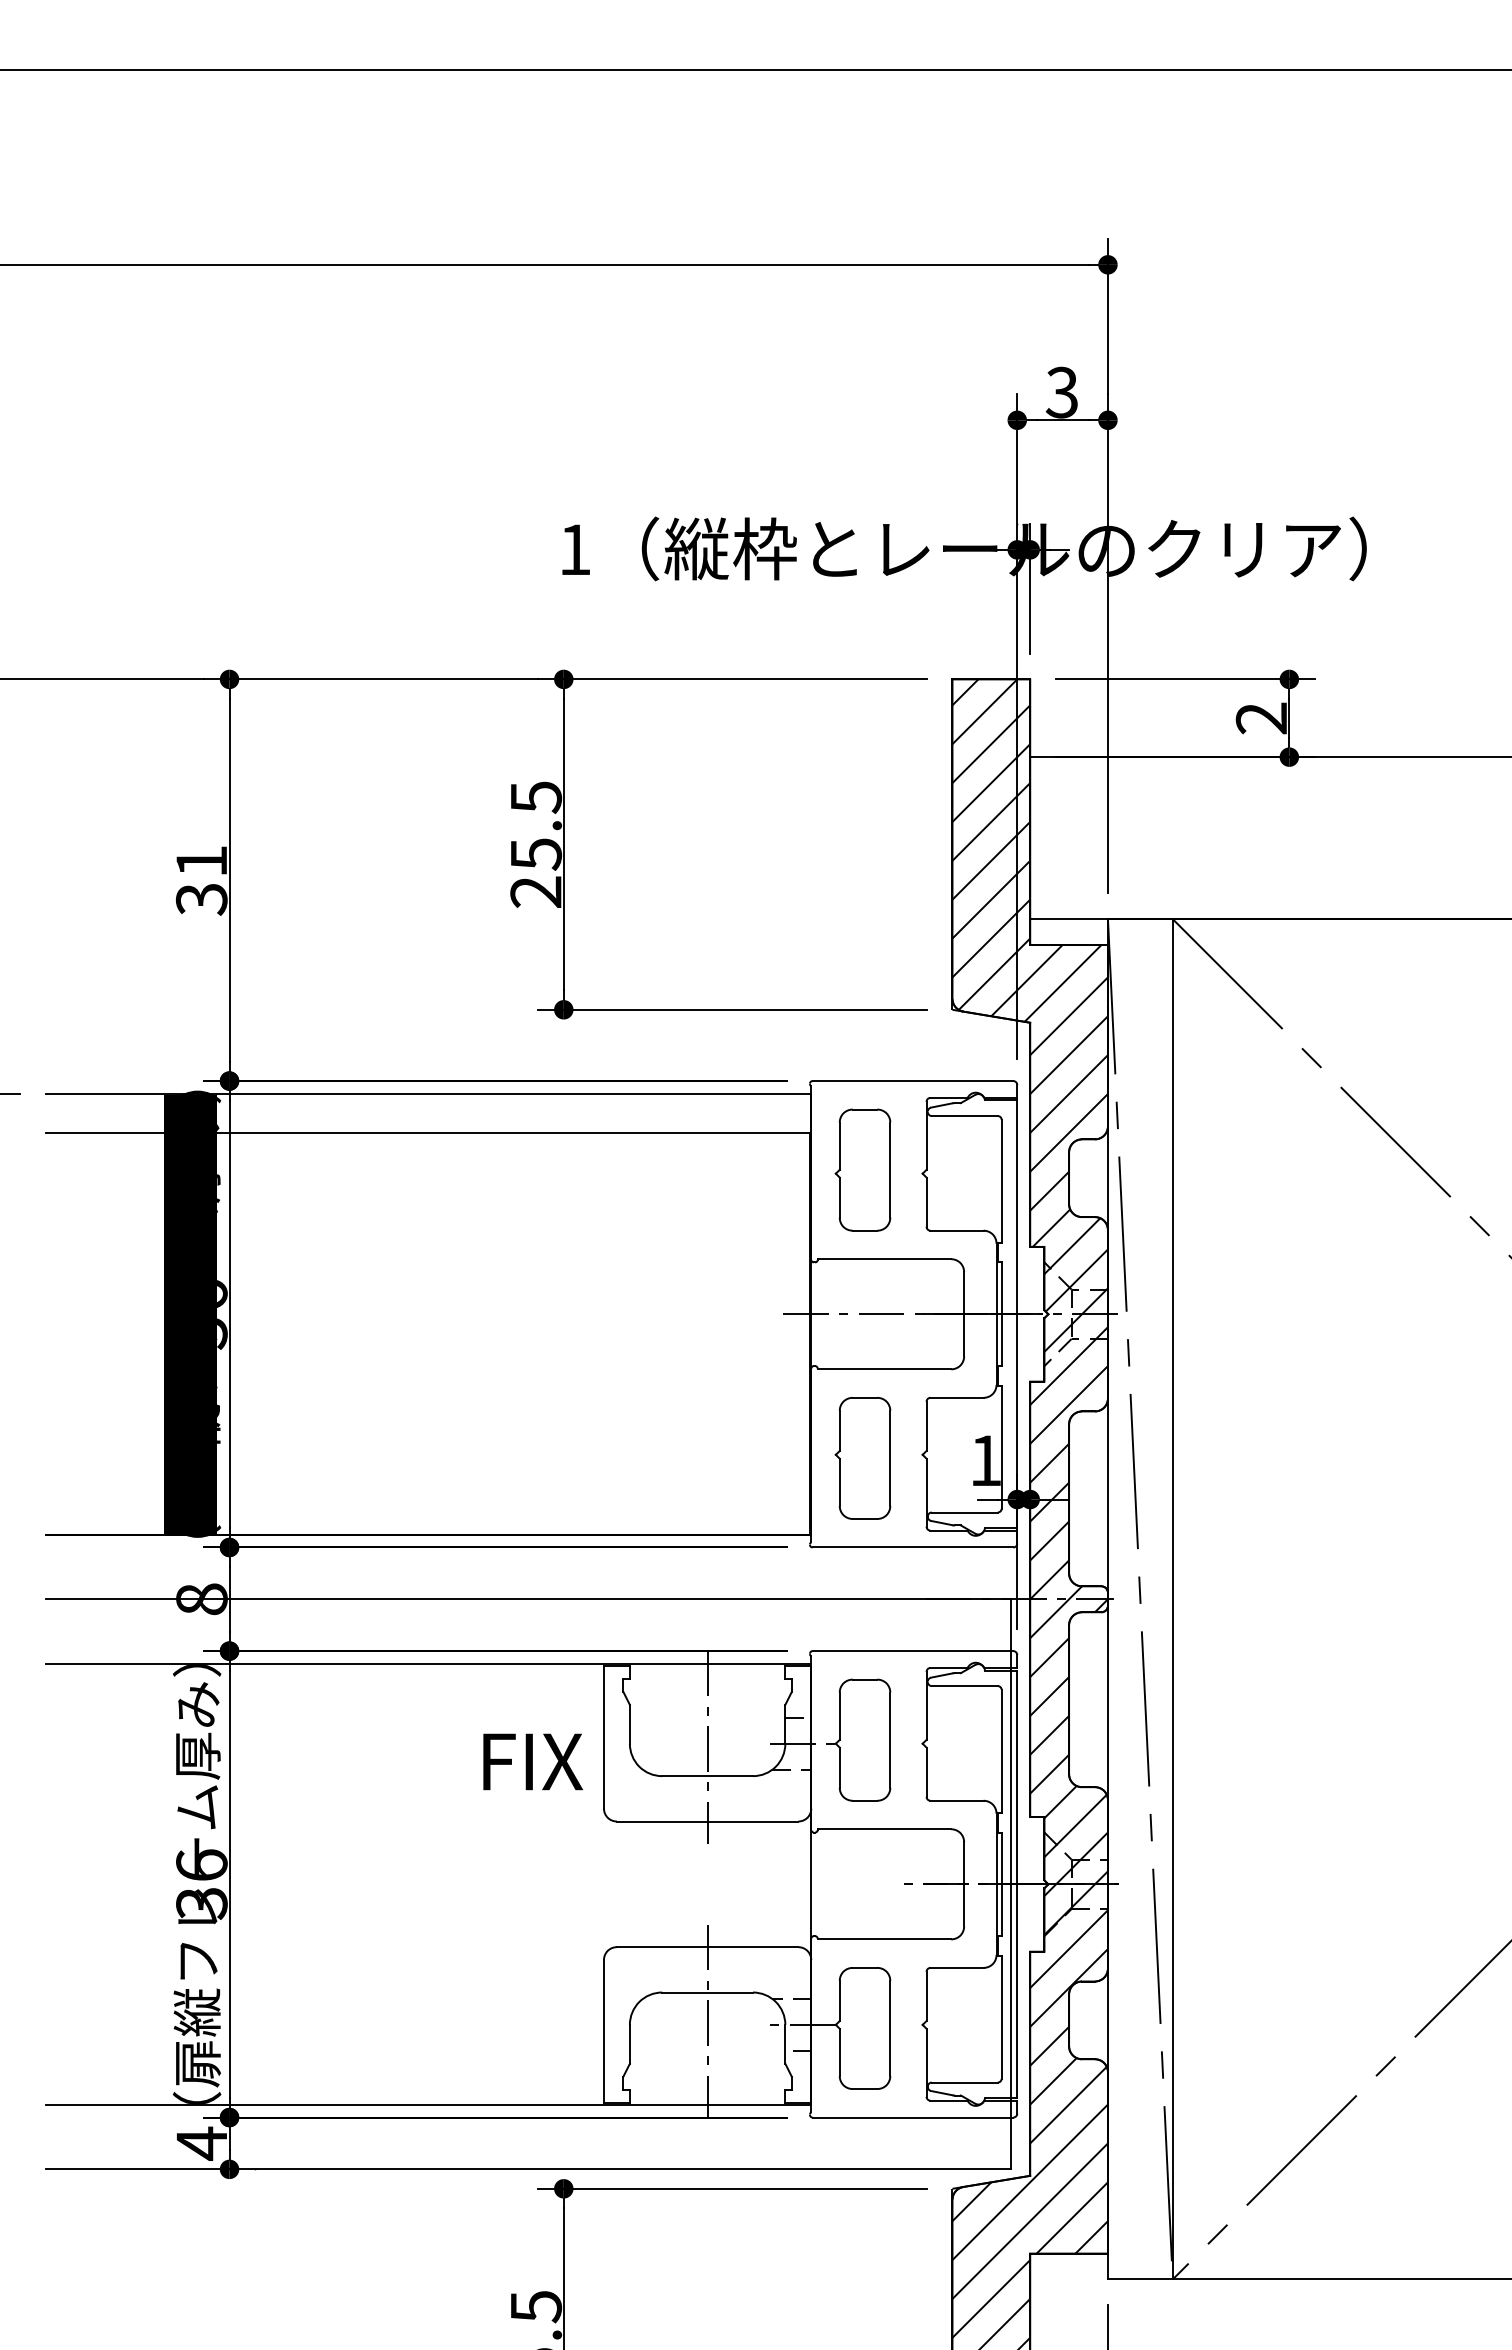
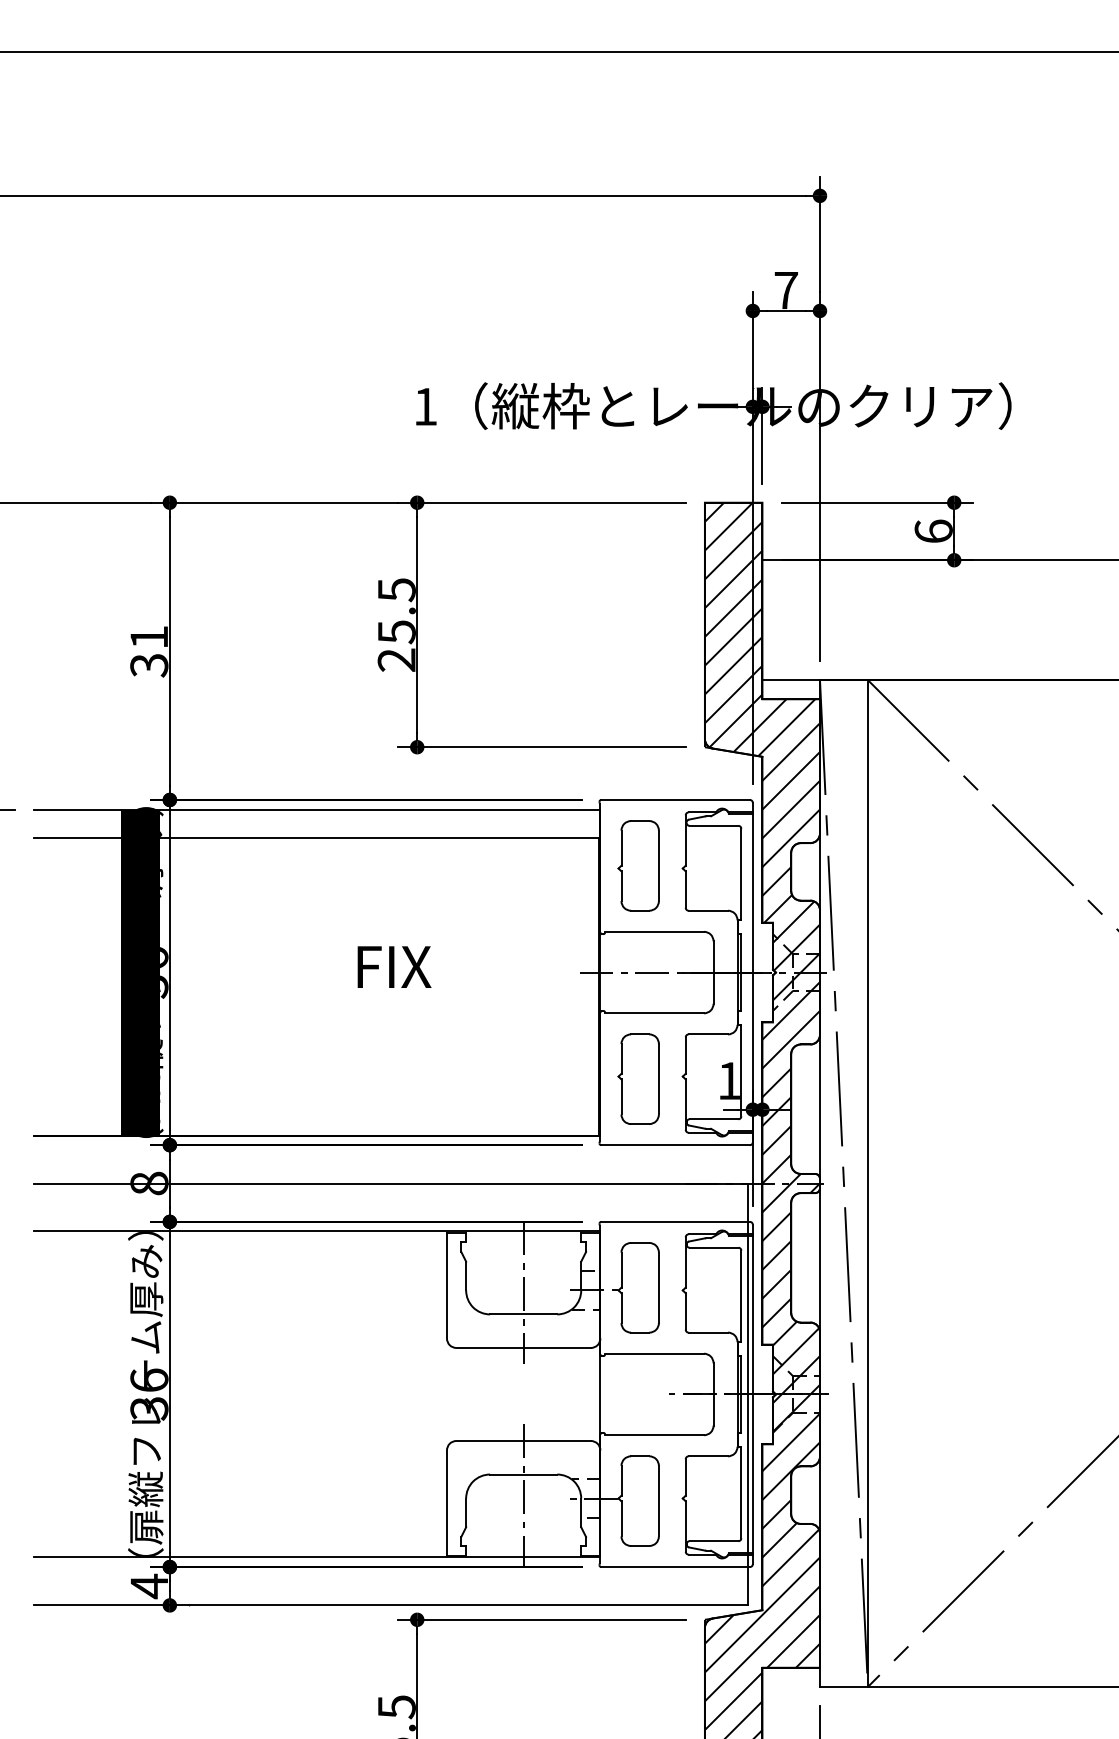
text: (1061, 392) -> (785, 290), 3 -> 7
text: (1261, 718) -> (933, 531), 2 -> 6
text: (532, 1761) -> (394, 966), moved

